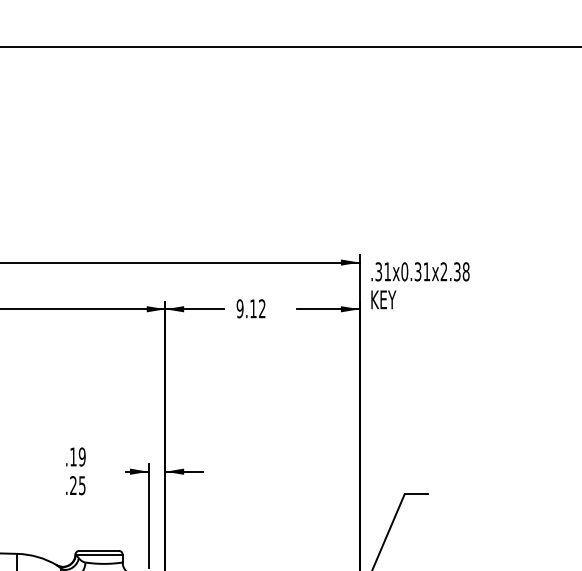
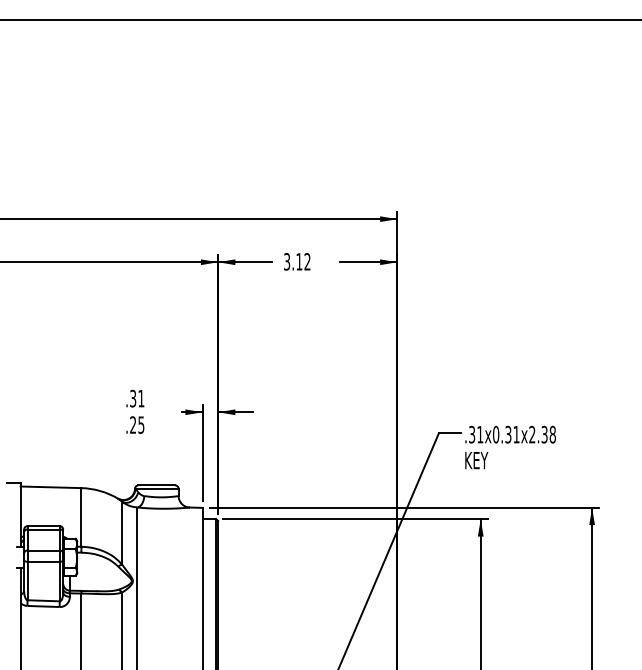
text: (420, 285) -> (510, 447), moved
text: (239, 308) -> (286, 261), 9.12 -> 3.12
text: (78, 456) -> (137, 398), .19 -> .31

